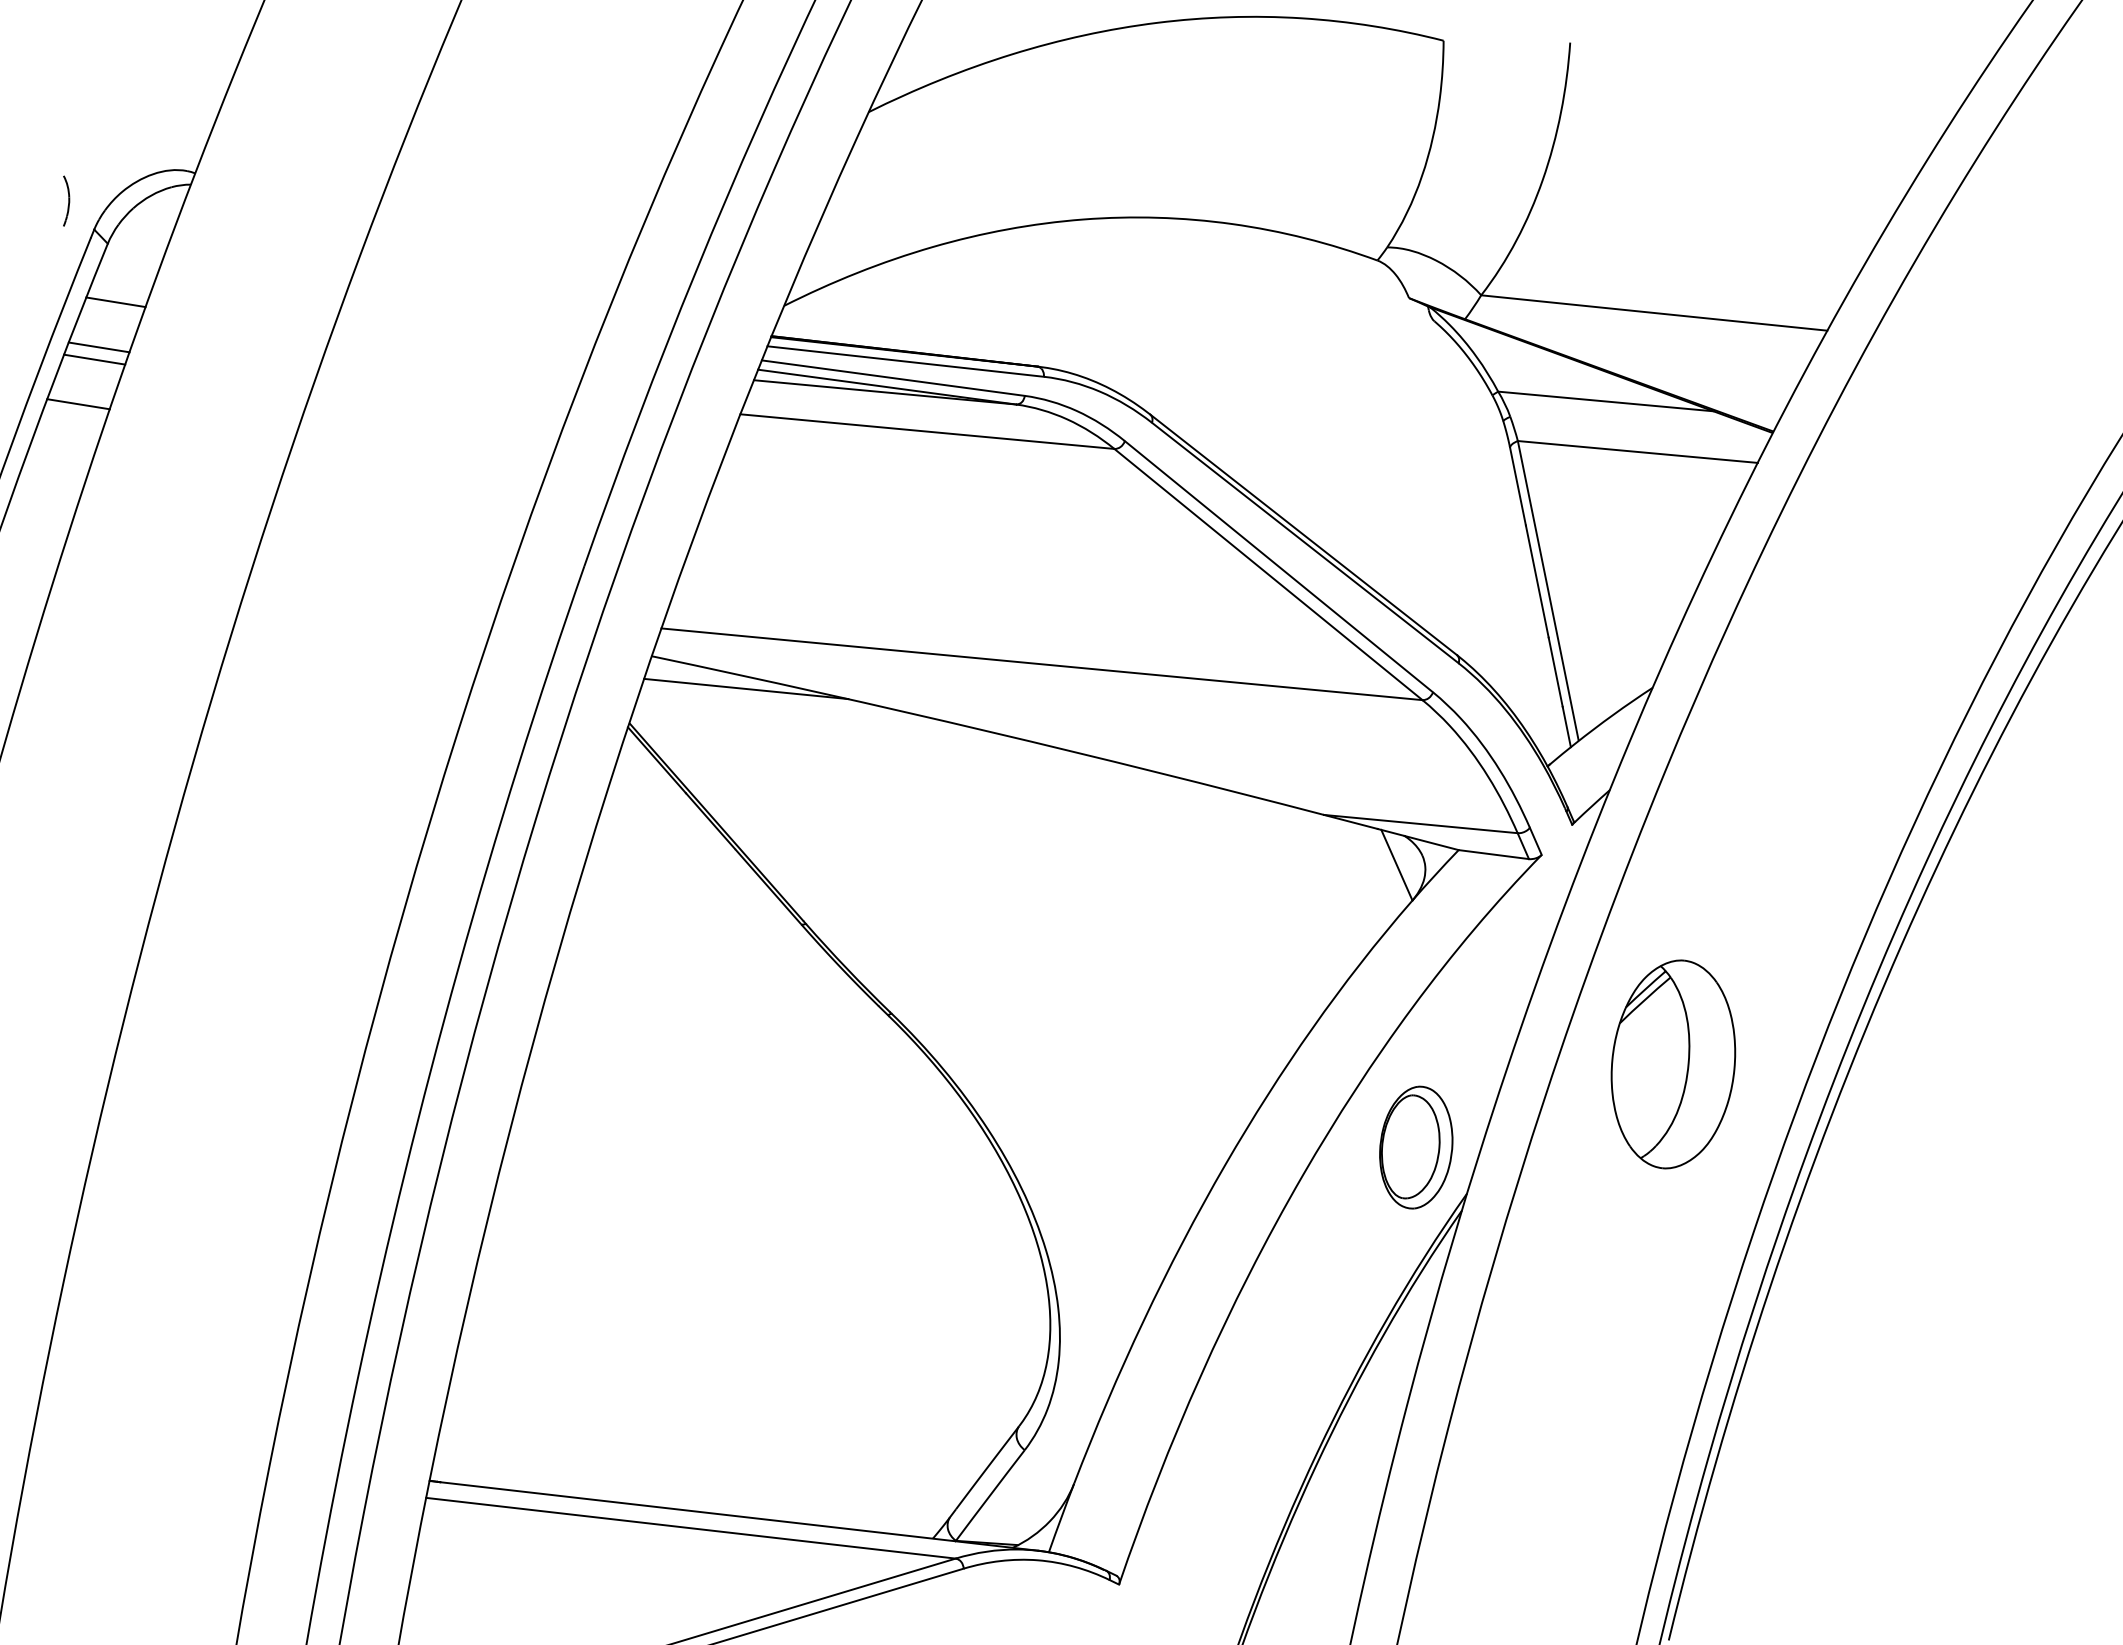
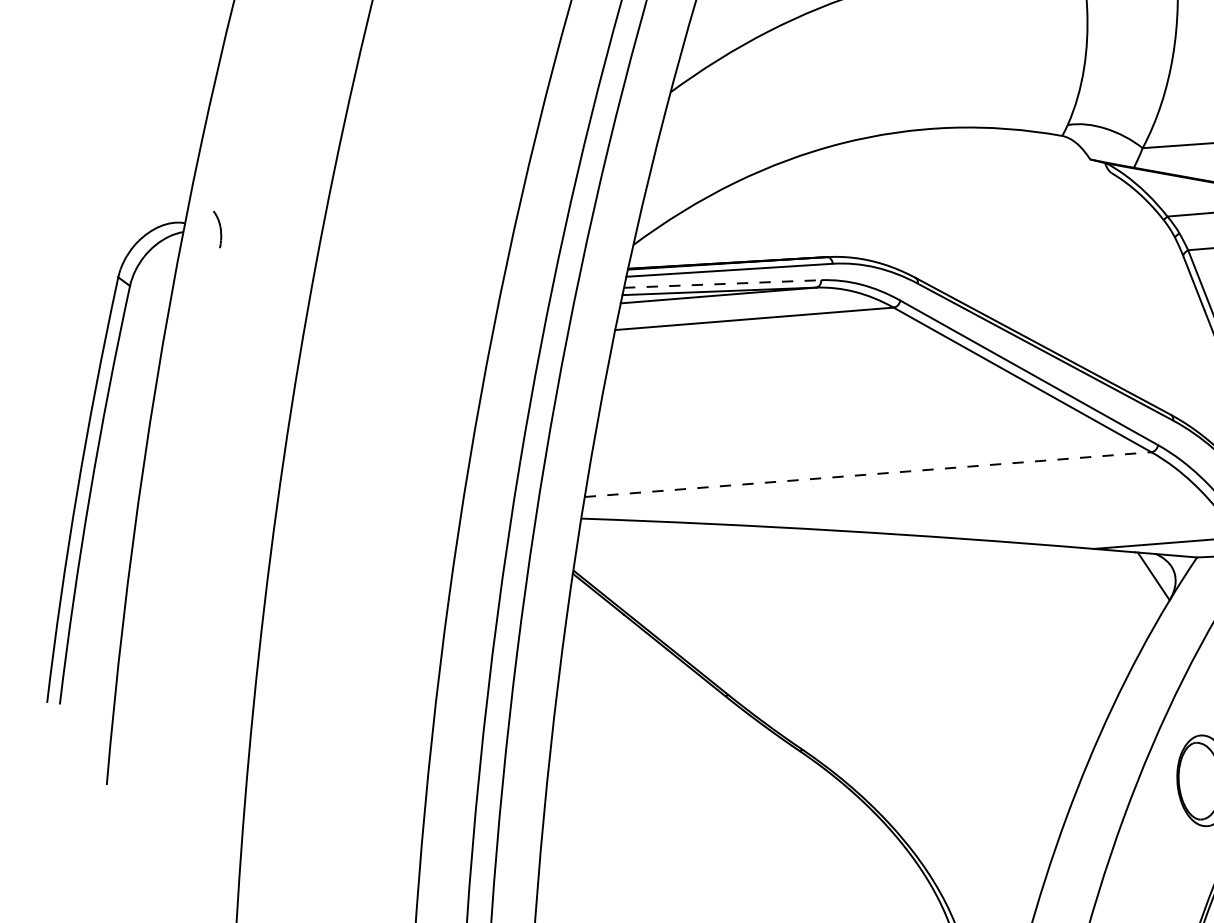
part: (66, 200) -> (218, 228), moved
line: (115, 302) -> (143, 328), removed
line: (98, 347) -> (136, 363), removed
line: (94, 359) -> (135, 372), removed
line: (893, 378) -> (722, 284), solid -> dashed
line: (78, 404) -> (129, 407), removed
line: (1042, 664) -> (868, 474), solid -> dashed
line: (746, 688) -> (654, 530), removed

